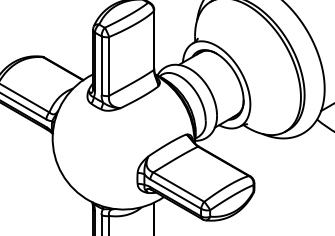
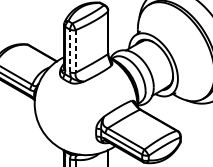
line: (101, 65) -> (70, 50), solid -> dashed
line: (109, 66) -> (75, 51), solid -> dashed

